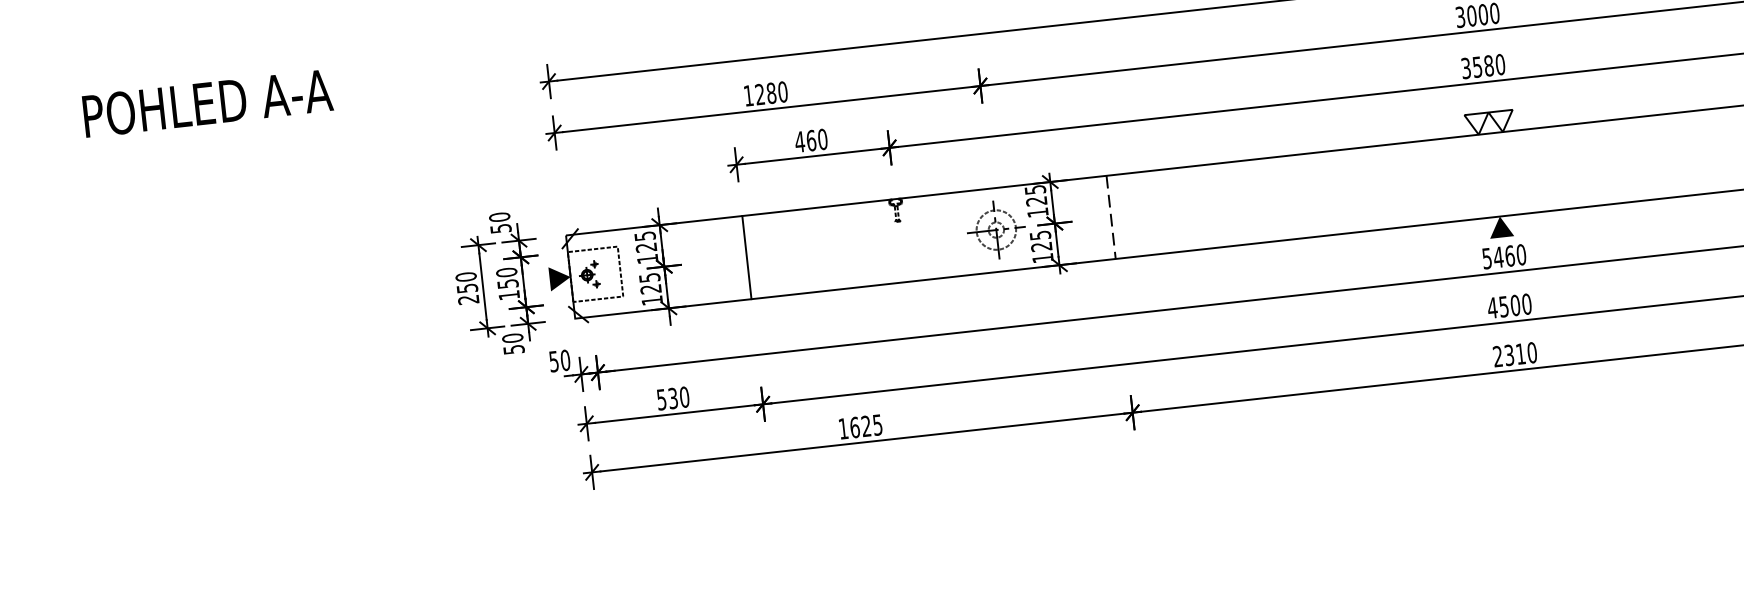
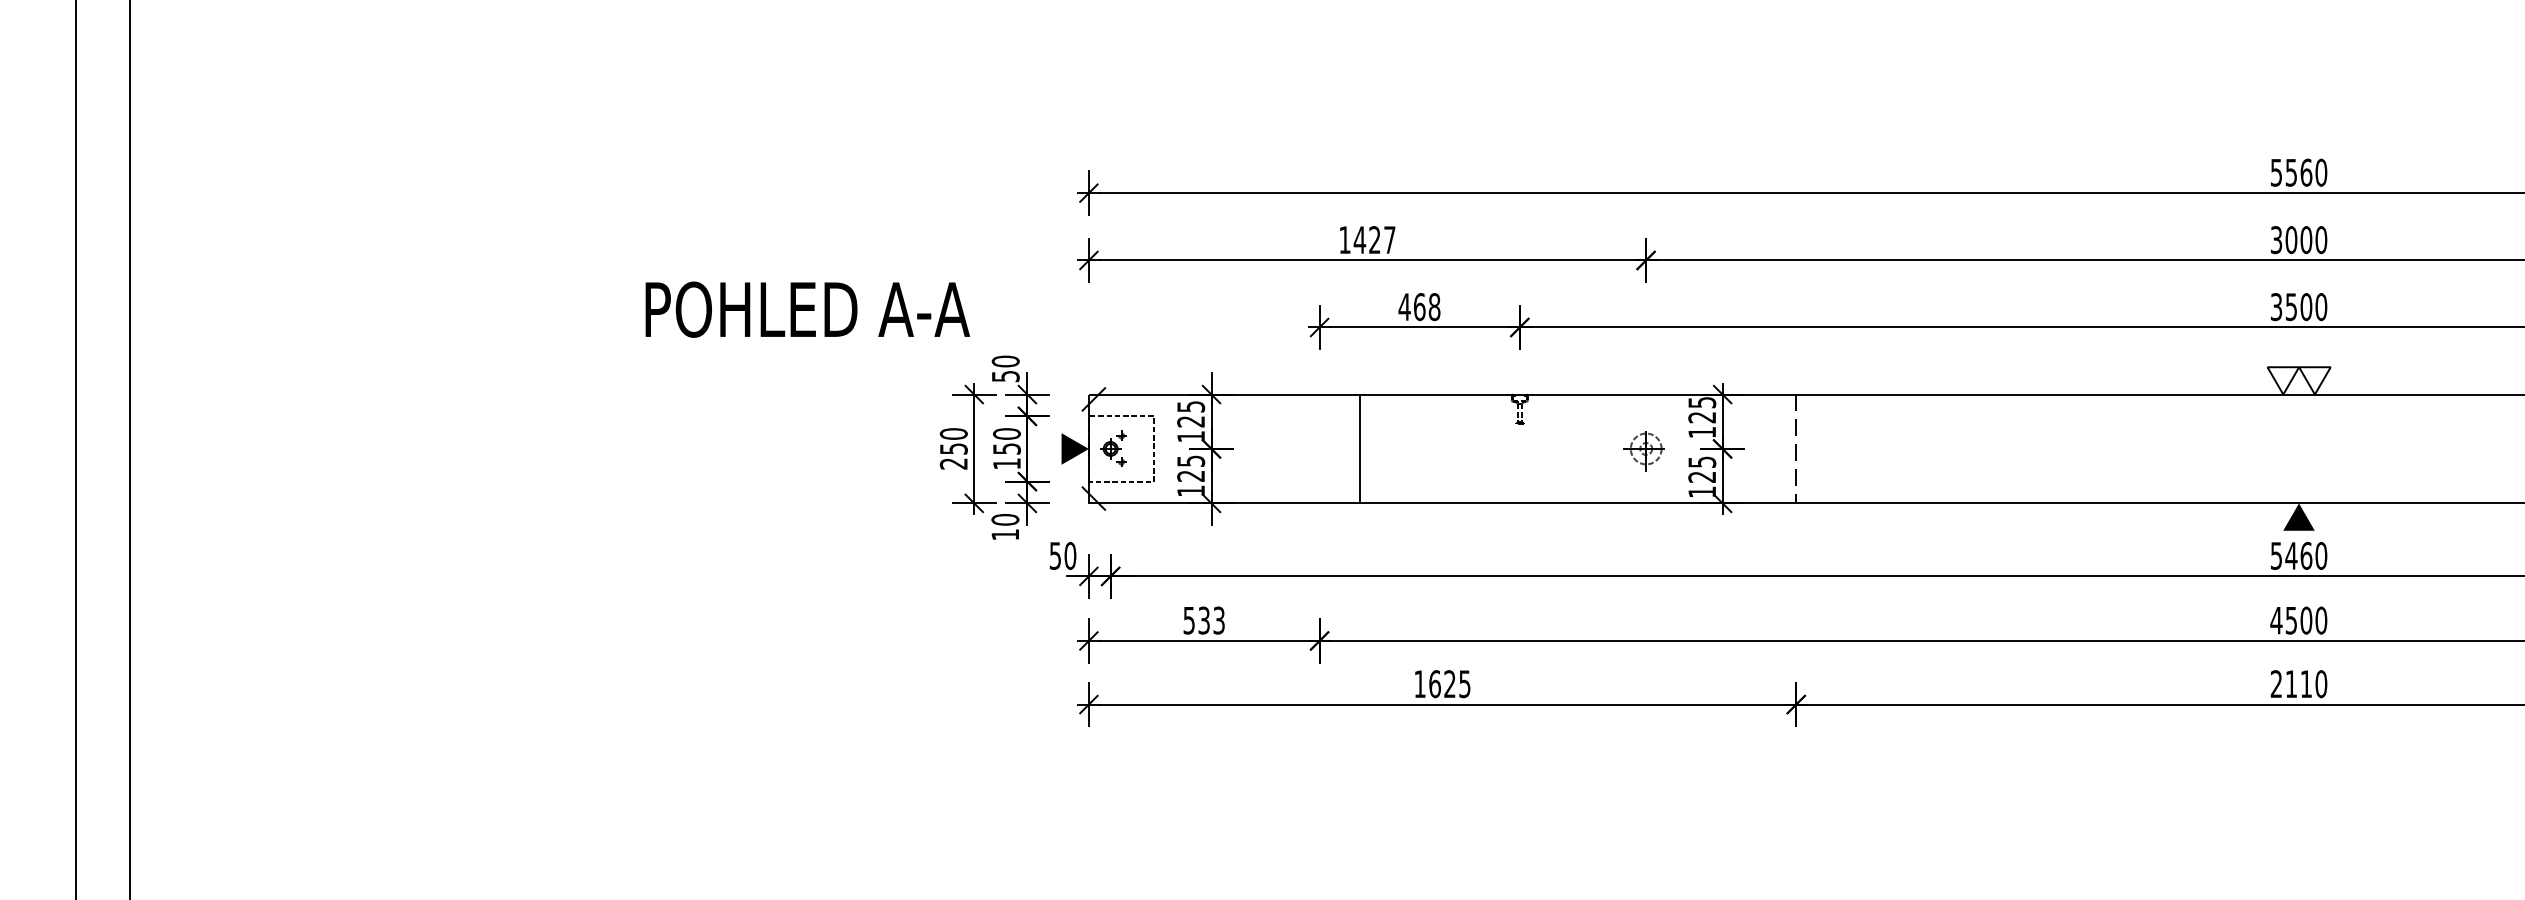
text: (1489, 65) -> (2306, 306), 3580 -> 3500
text: (771, 93) -> (1374, 240), 1280 -> 1427
text: (207, 103) -> (807, 309), moved
text: (822, 139) -> (1434, 306), 460 -> 468
part: (996, 229) -> (1646, 448), size x0.6
line: (746, 257) -> (1359, 448), moved
text: (514, 349) -> (1005, 534), 50 -> 10
text: (1509, 355) -> (2291, 684), 2310 -> 2110
text: (684, 397) -> (1219, 620), 530 -> 533

